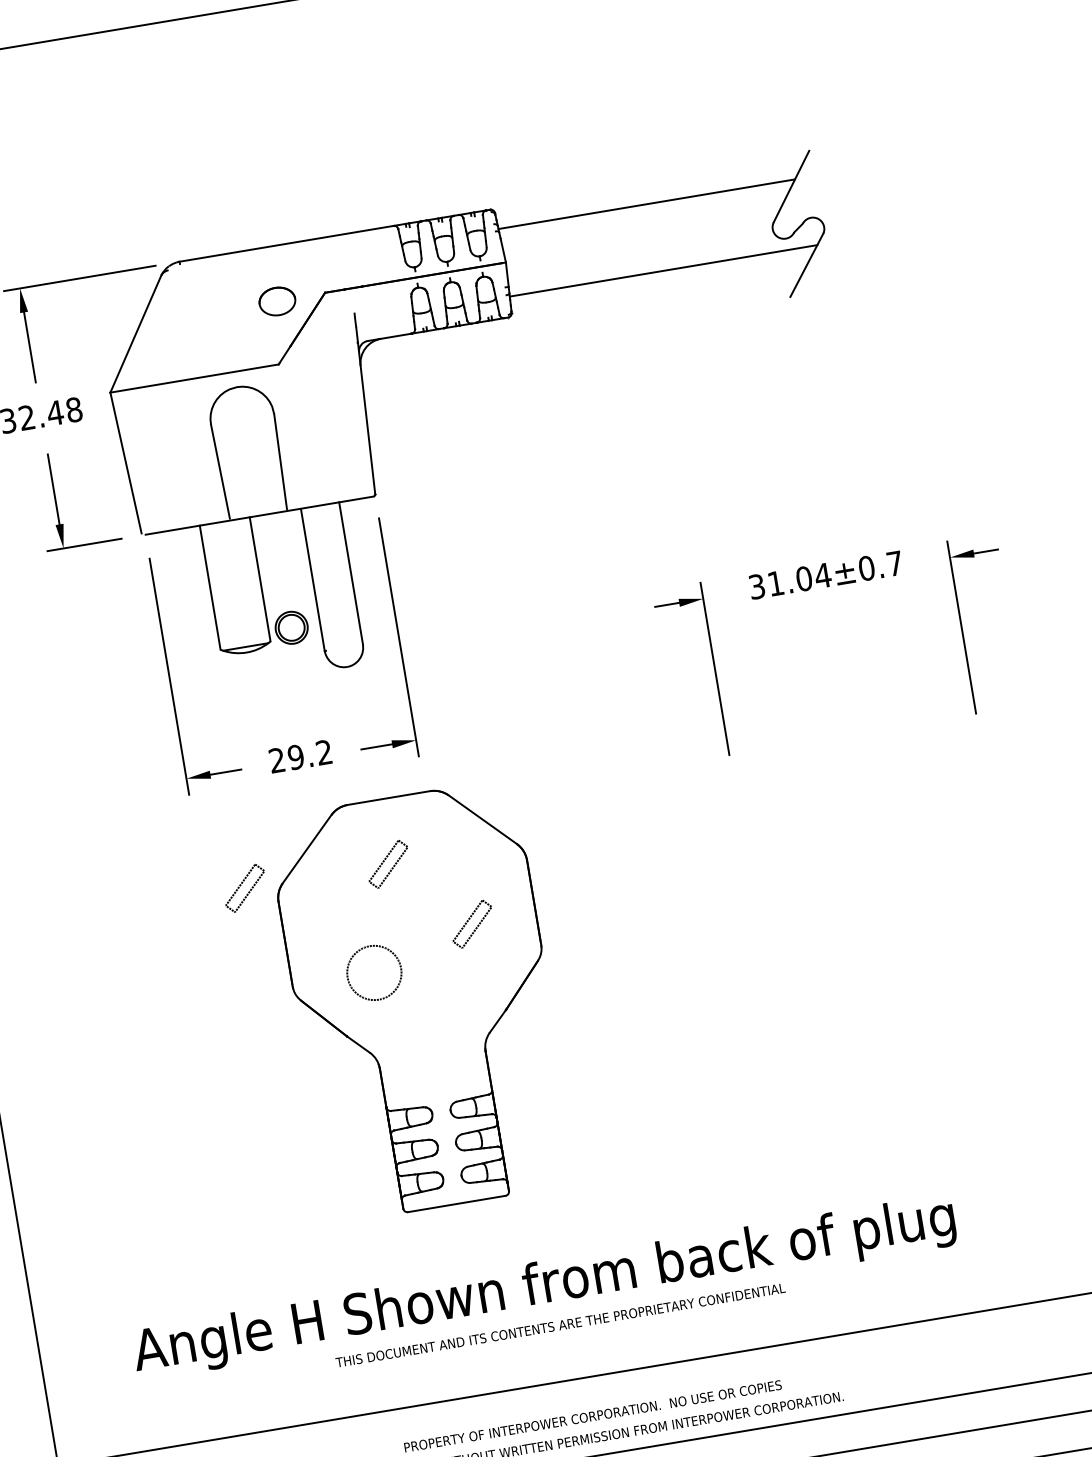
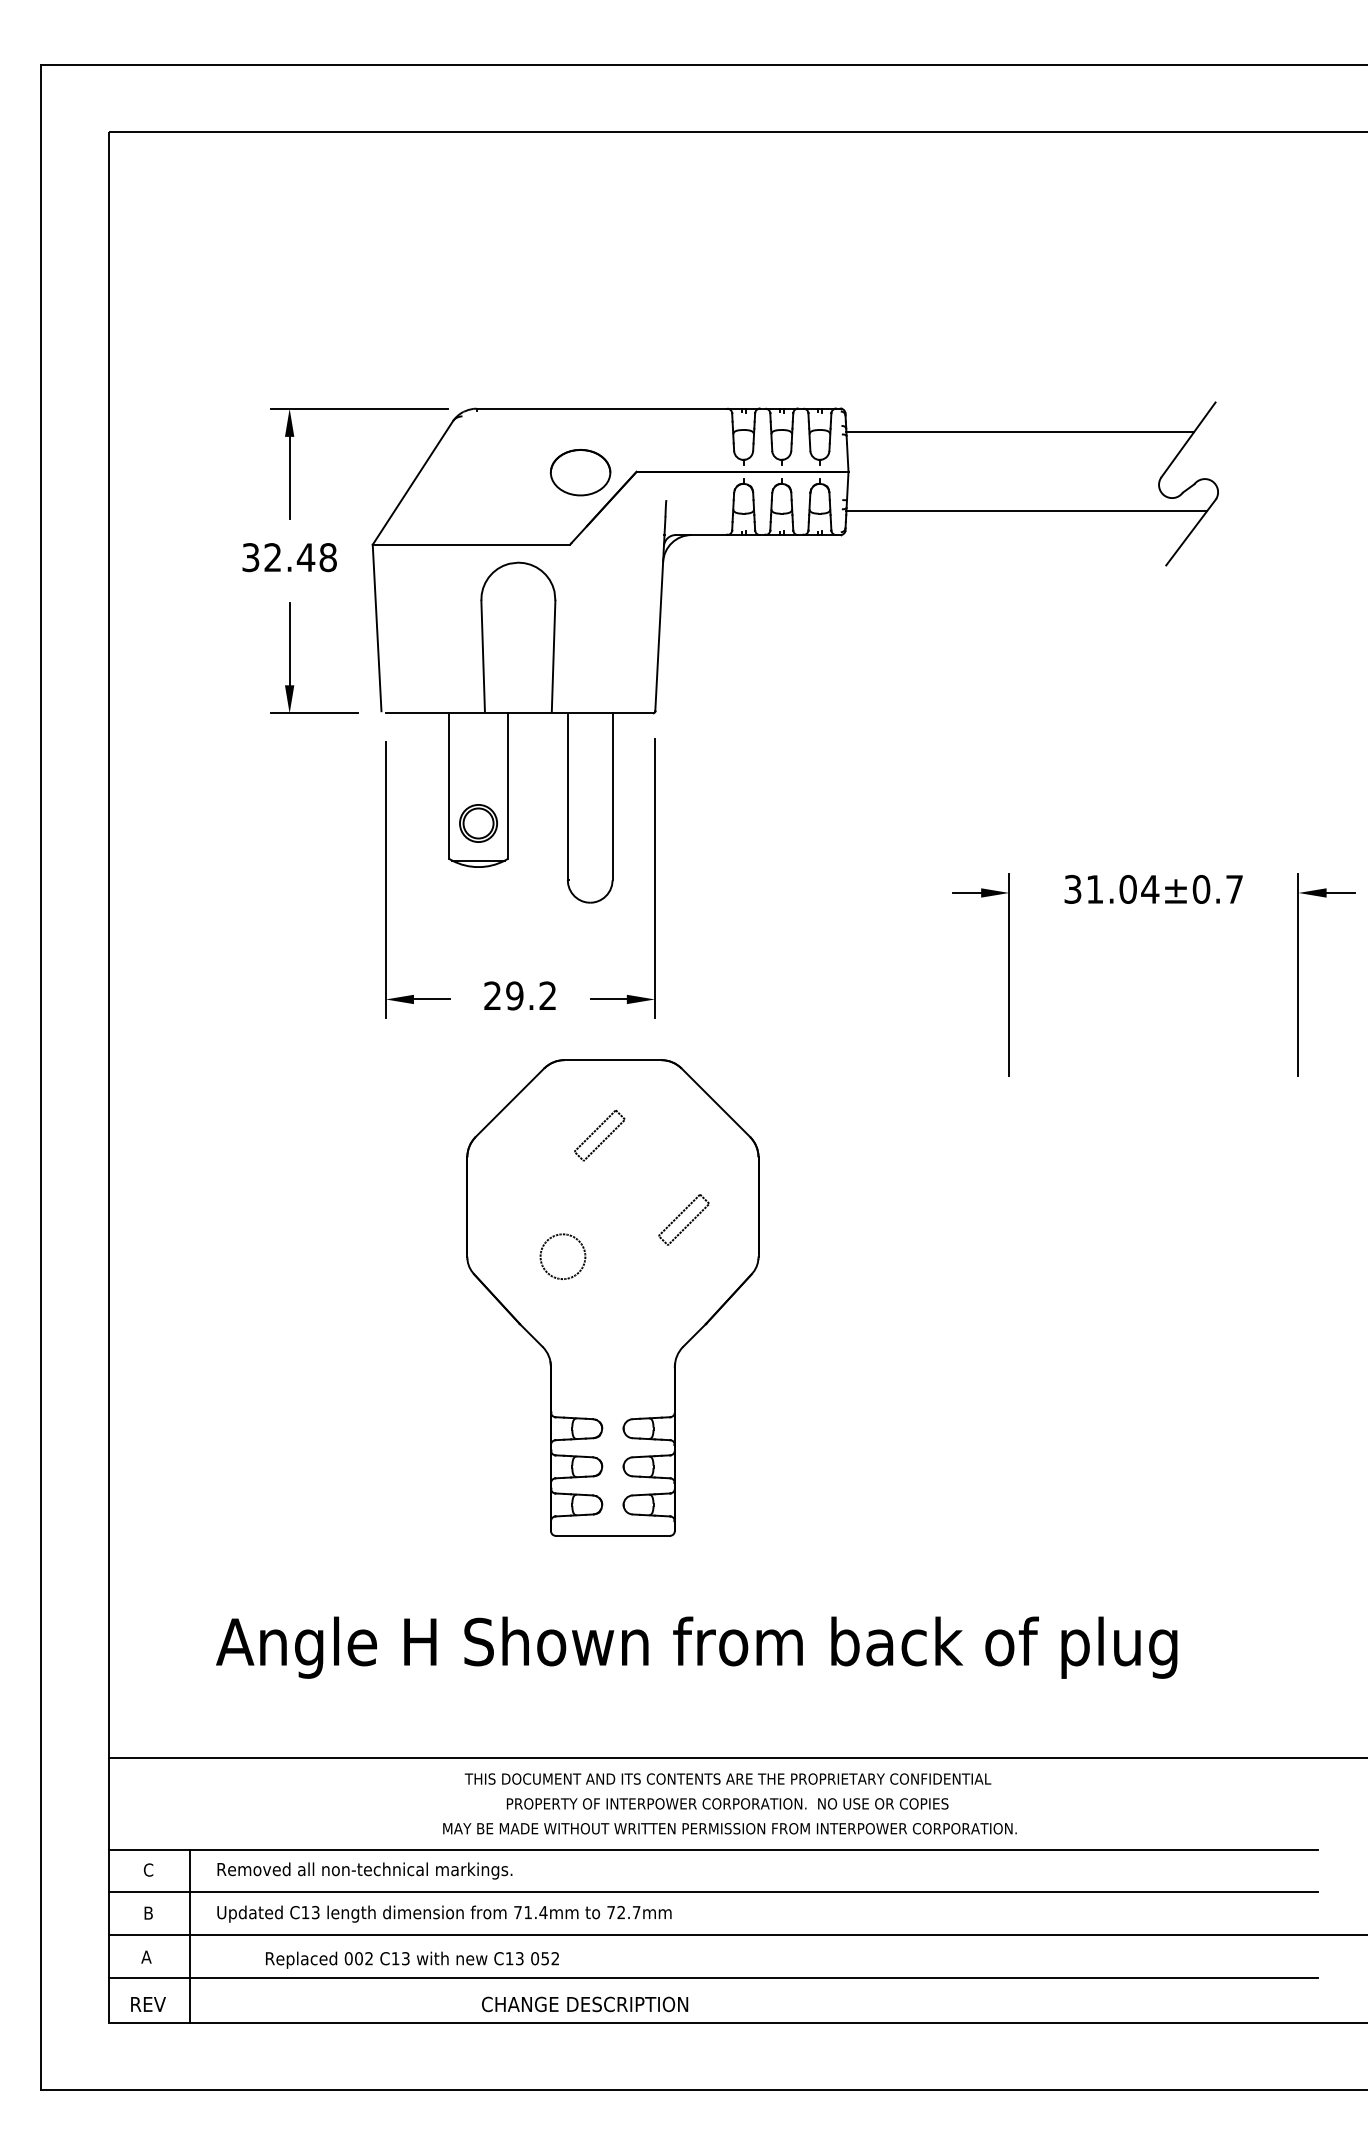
part: (277, 301) -> (580, 472), size x1.43
part: (291, 627) -> (478, 823), moved
part: (244, 888) -> (431, 1135), removed
circle: (373, 972) -> (562, 1256), size x0.71
text: (560, 1324) -> (727, 1778), moved

